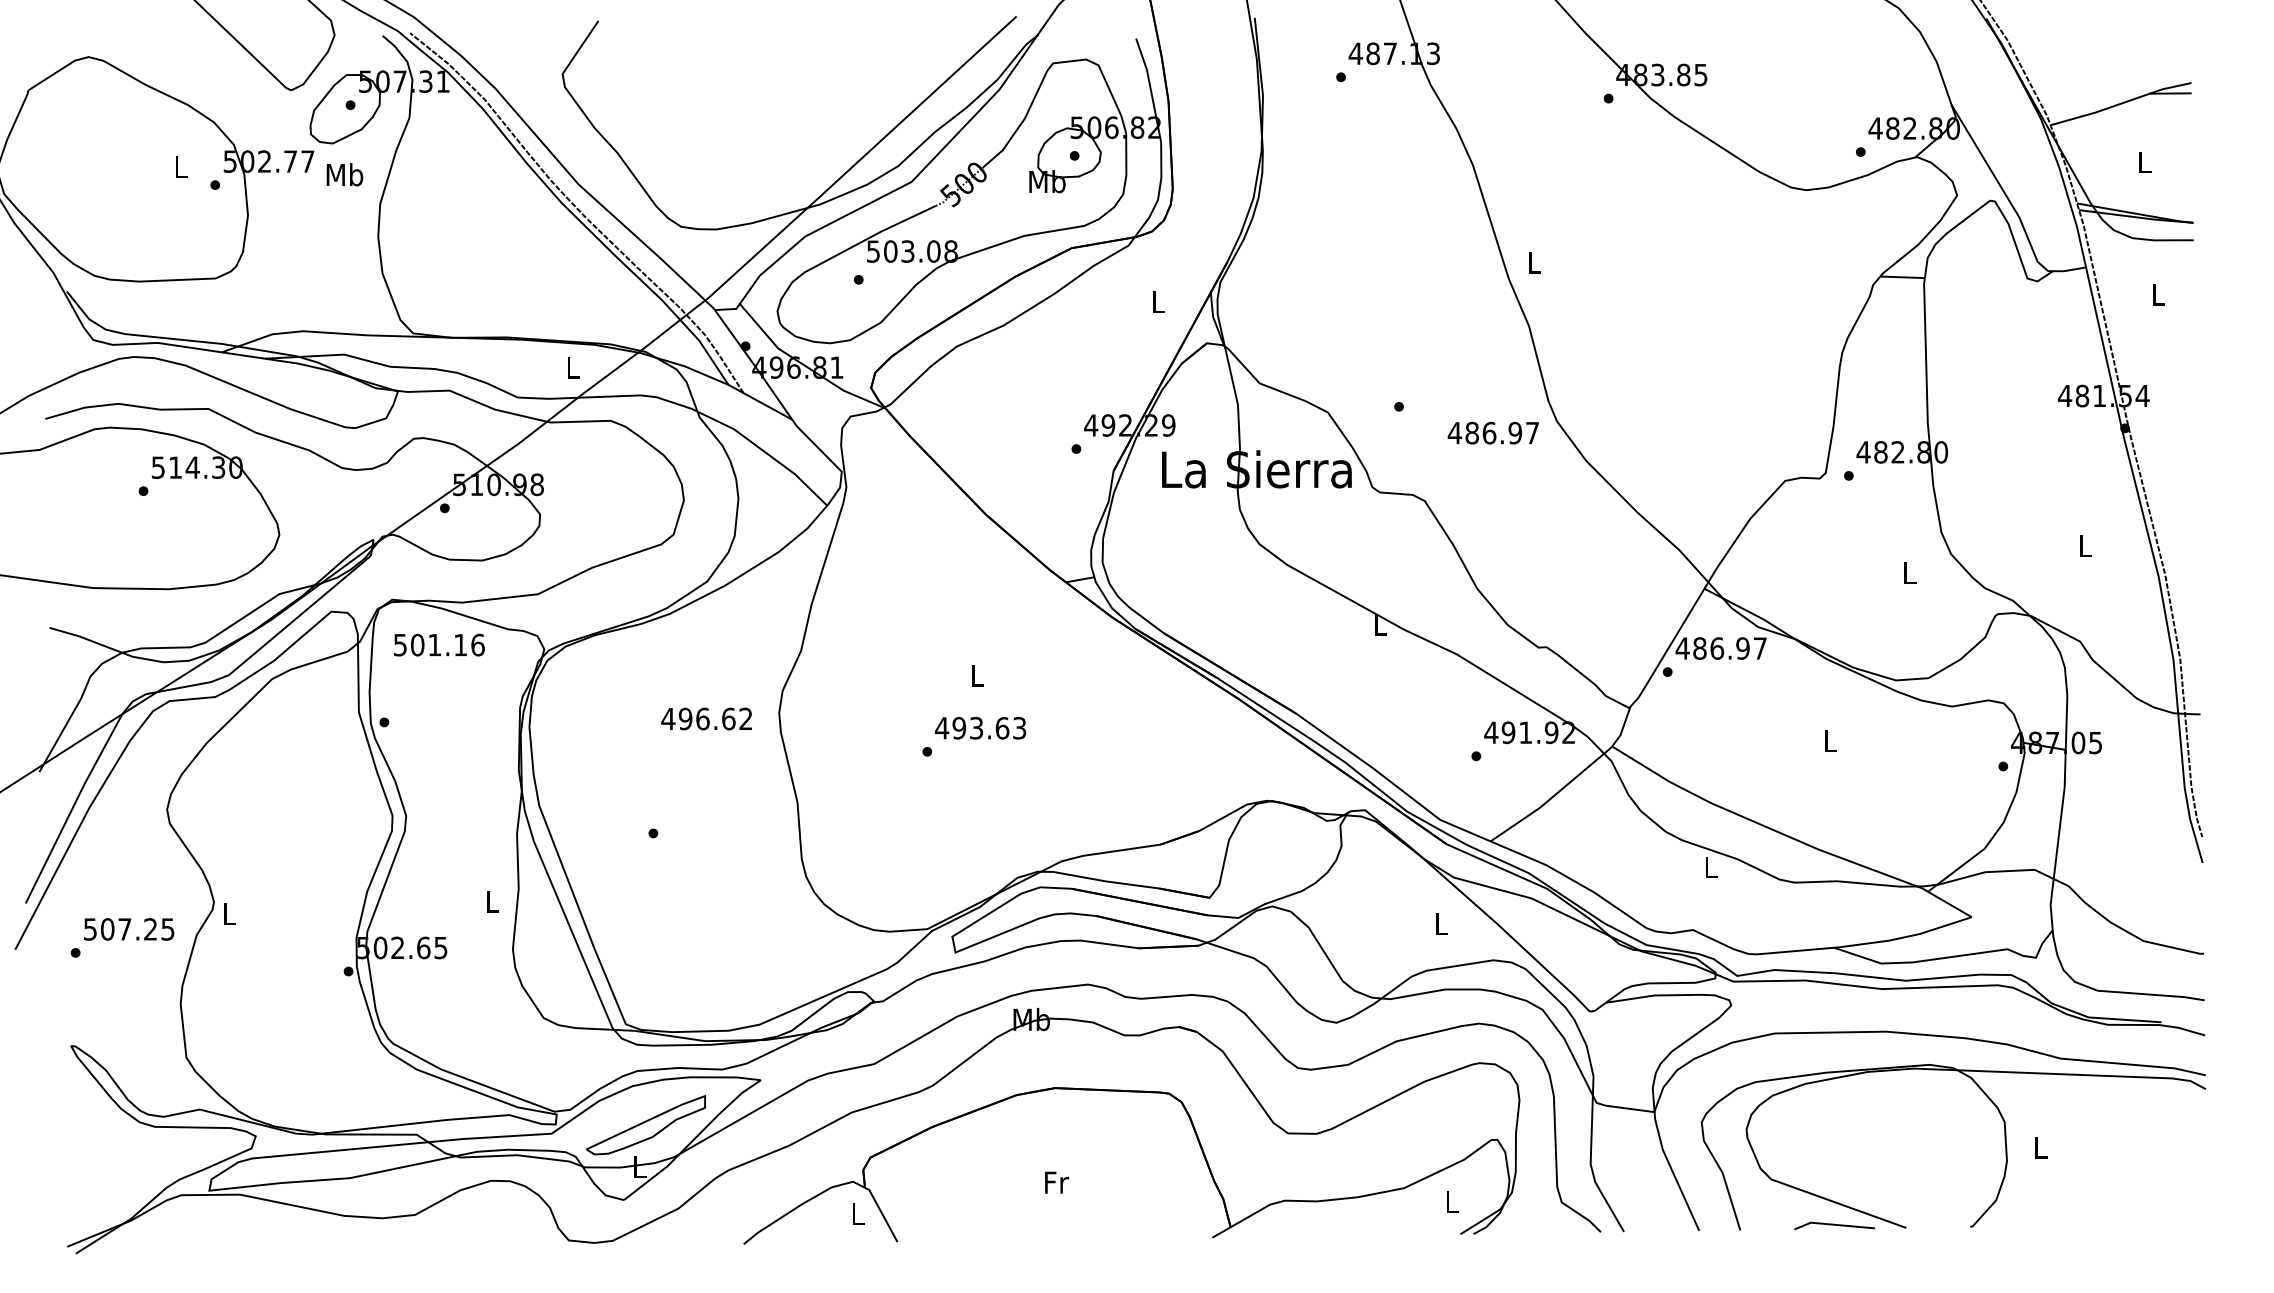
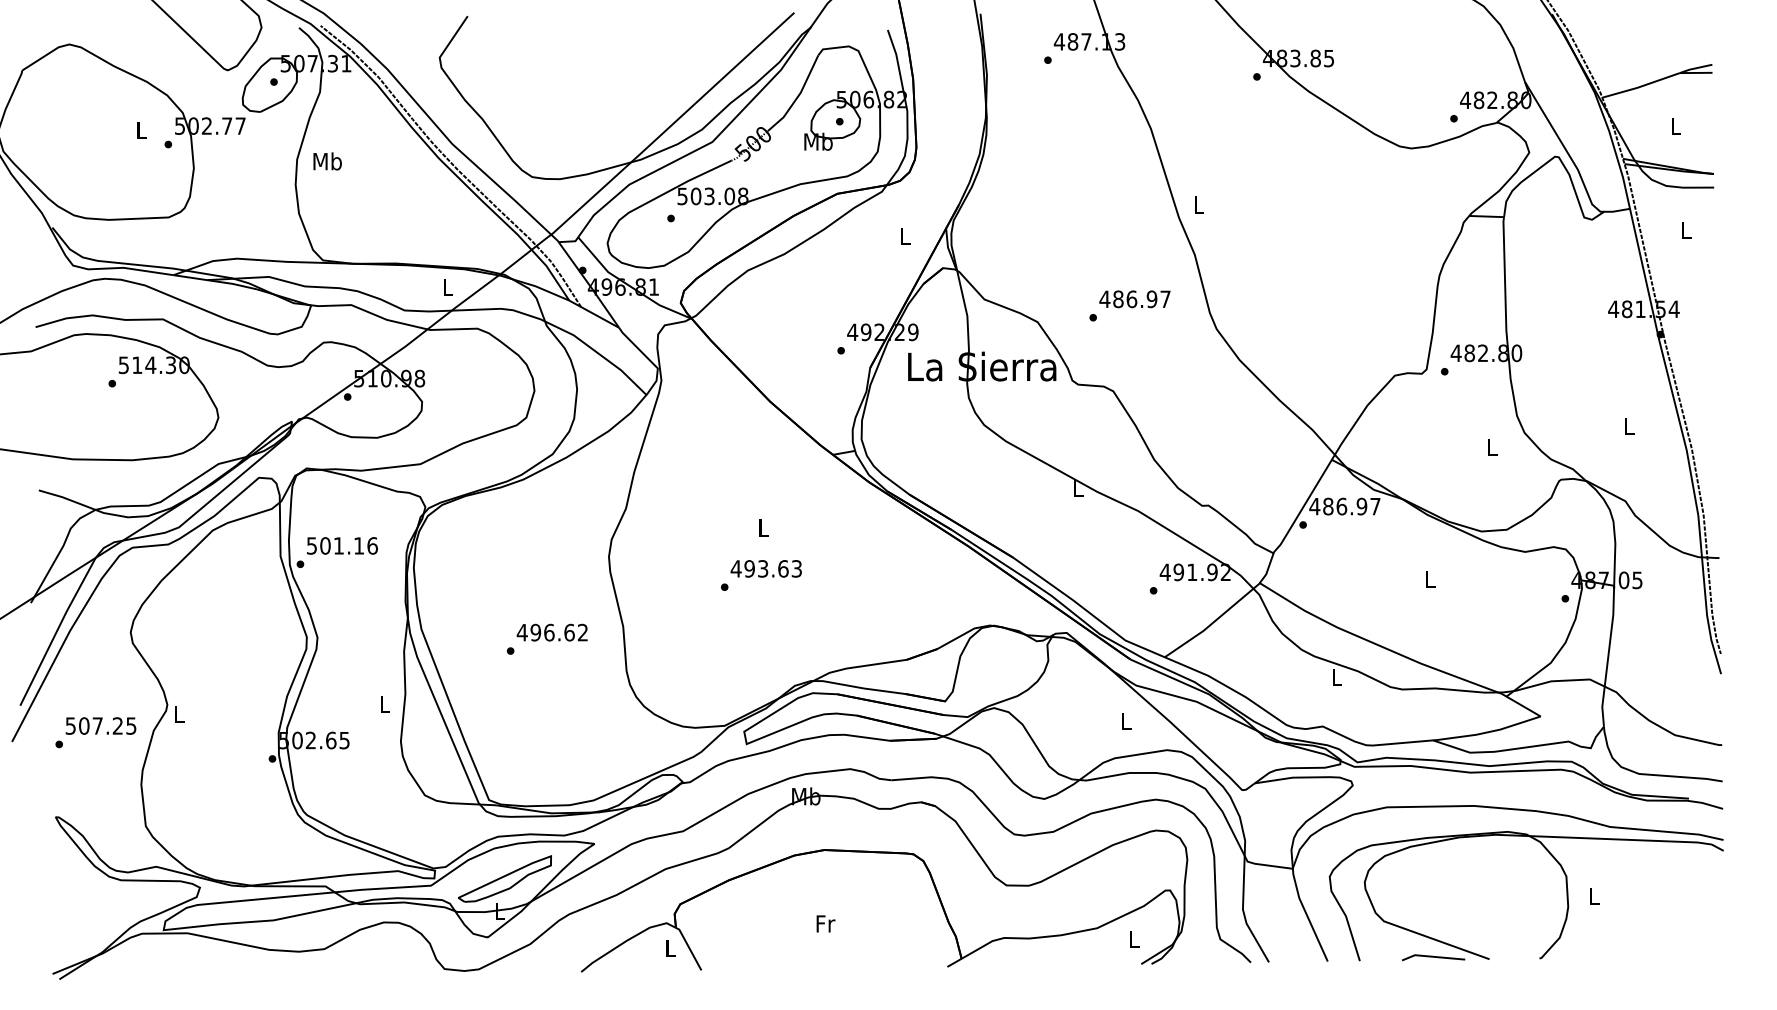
text: (344, 174) -> (327, 161), moved
text: (1492, 433) -> (1134, 299), moved
text: (439, 644) -> (342, 545), moved
text: (705, 718) -> (551, 632), moved

